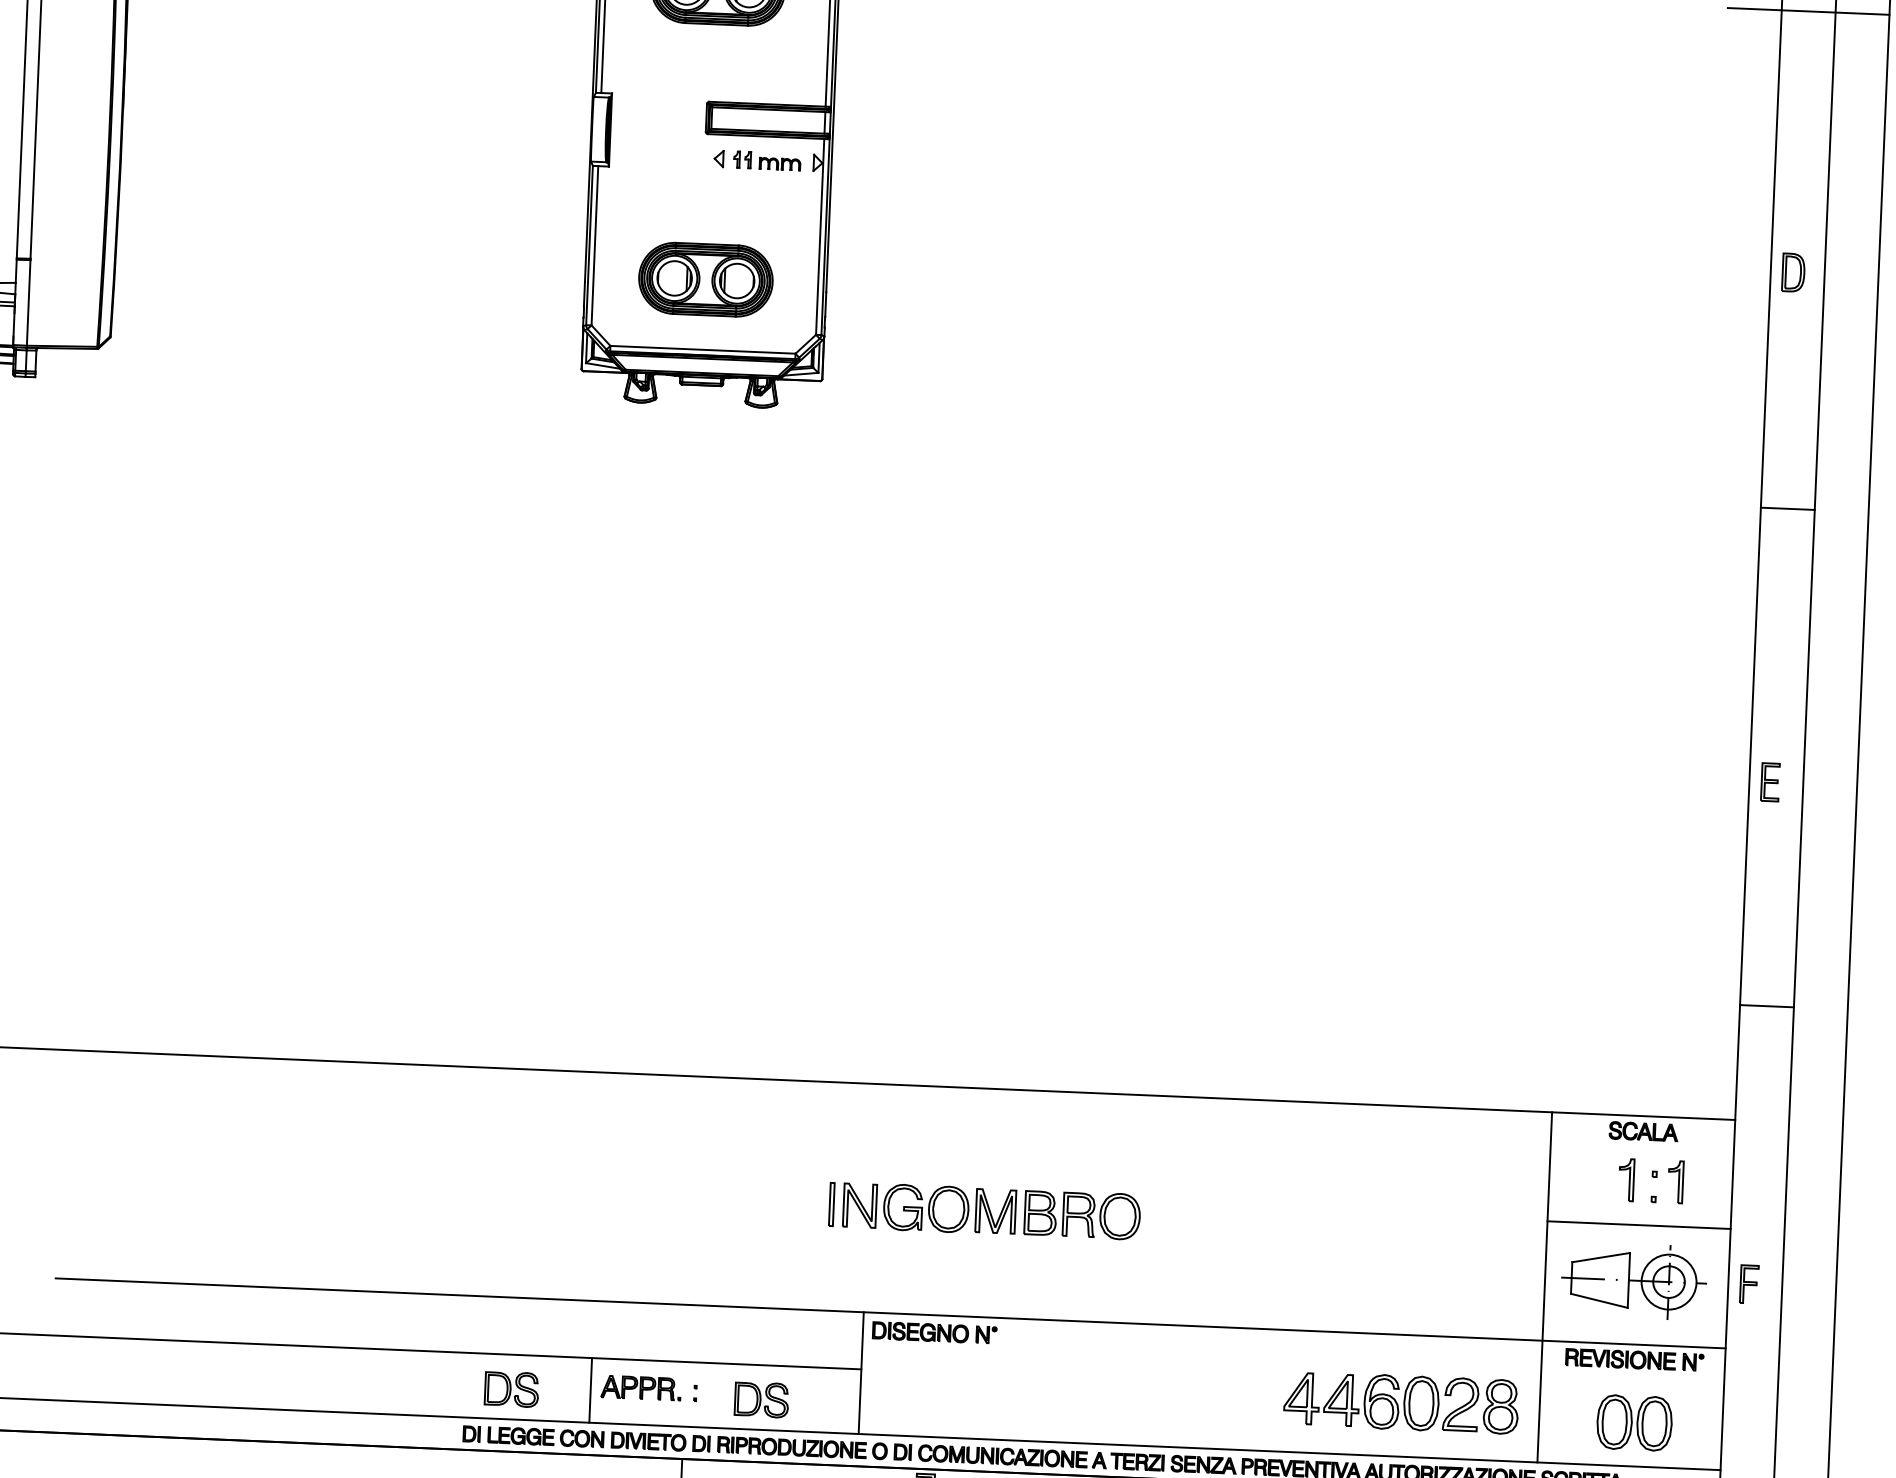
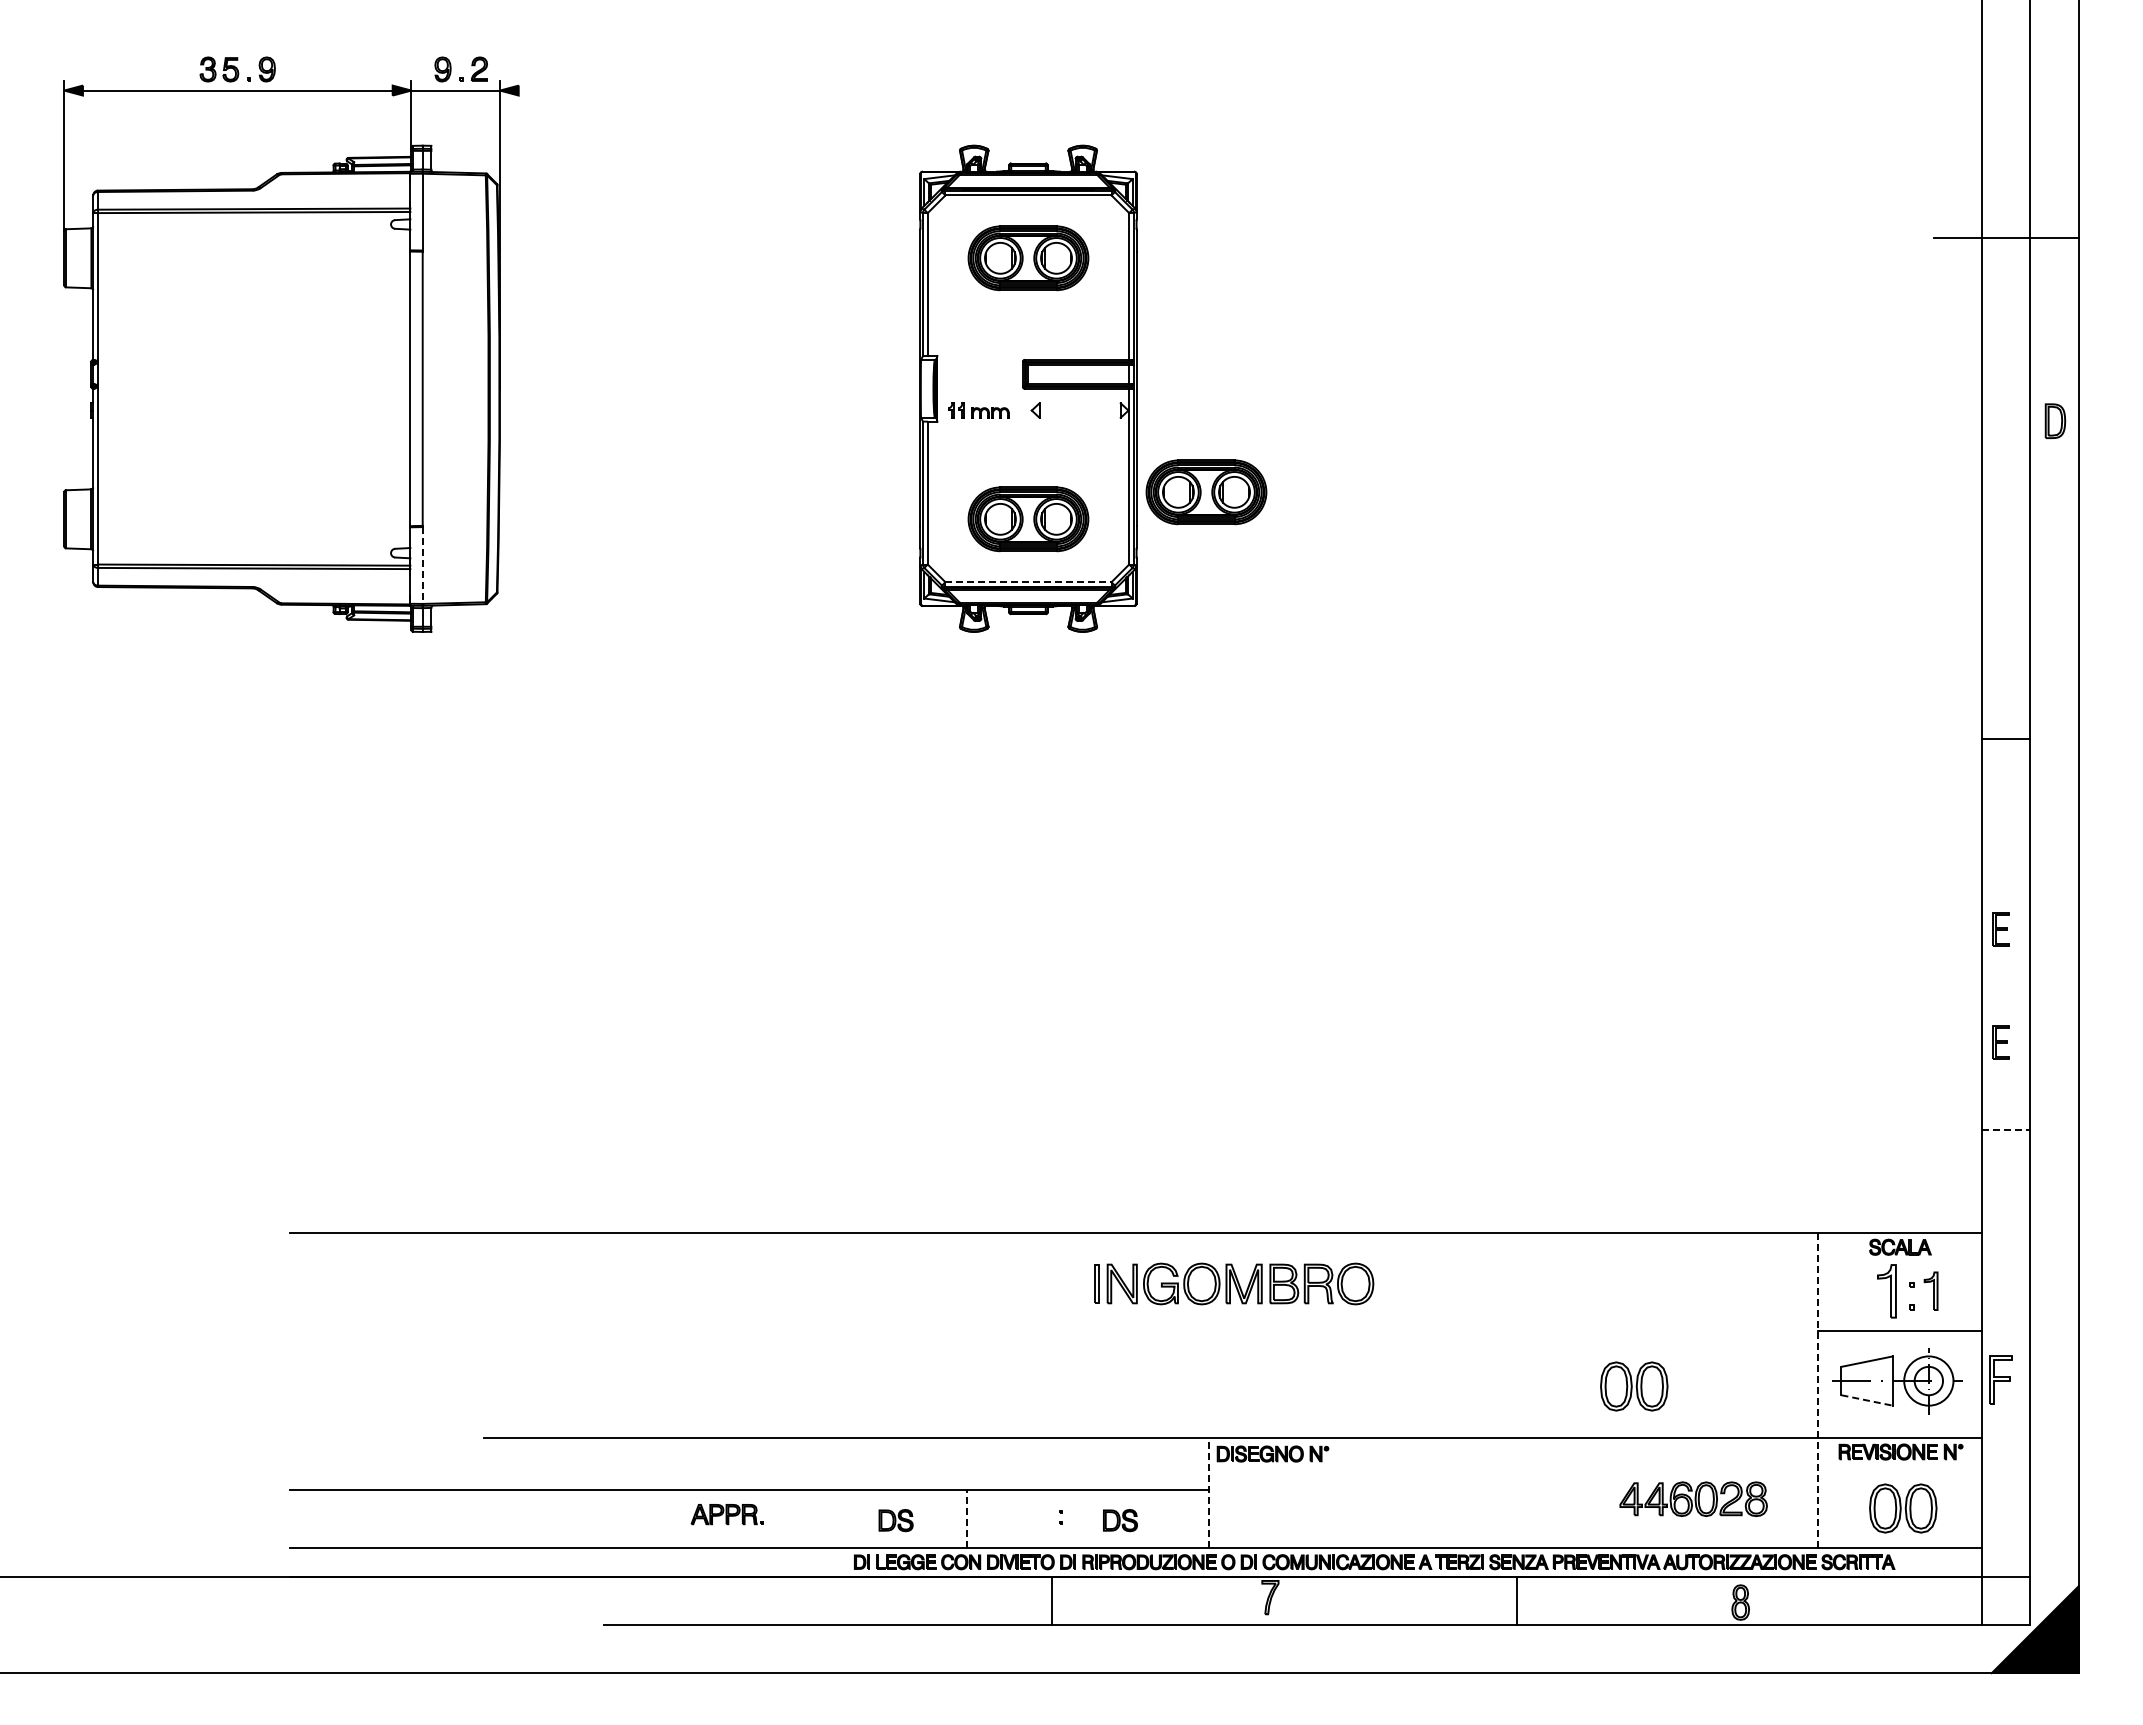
part: (766, 160) -> (978, 410), moved
part: (905, 258) -> (1206, 492), added
part: (1793, 271) -> (2055, 420), moved
line: (28, 303) -> (422, 566), solid -> dashed
line: (702, 350) -> (1028, 582), solid -> dashed
line: (1788, 508) -> (2006, 738), moved
part: (1764, 908) -> (2000, 1042), added
line: (1767, 1006) -> (2006, 1130), solid -> dashed
part: (1626, 1179) -> (1886, 1290), size x1.4
part: (985, 1210) -> (1234, 1283), moved
part: (1340, 1274) -> (1634, 1386), added
part: (1748, 1283) -> (2000, 1379), size x1.4
line: (1544, 1286) -> (1817, 1389), solid -> dashed
line: (1599, 1300) -> (1867, 1400), solid -> dashed
line: (861, 1372) -> (1208, 1492), solid -> dashed
part: (640, 1387) -> (726, 1514), moved
part: (510, 1389) -> (895, 1520), size x0.7
line: (590, 1390) -> (966, 1518), solid -> dashed
part: (761, 1399) -> (1120, 1520), size x0.7
part: (1401, 1403) -> (1693, 1499), size x0.7

